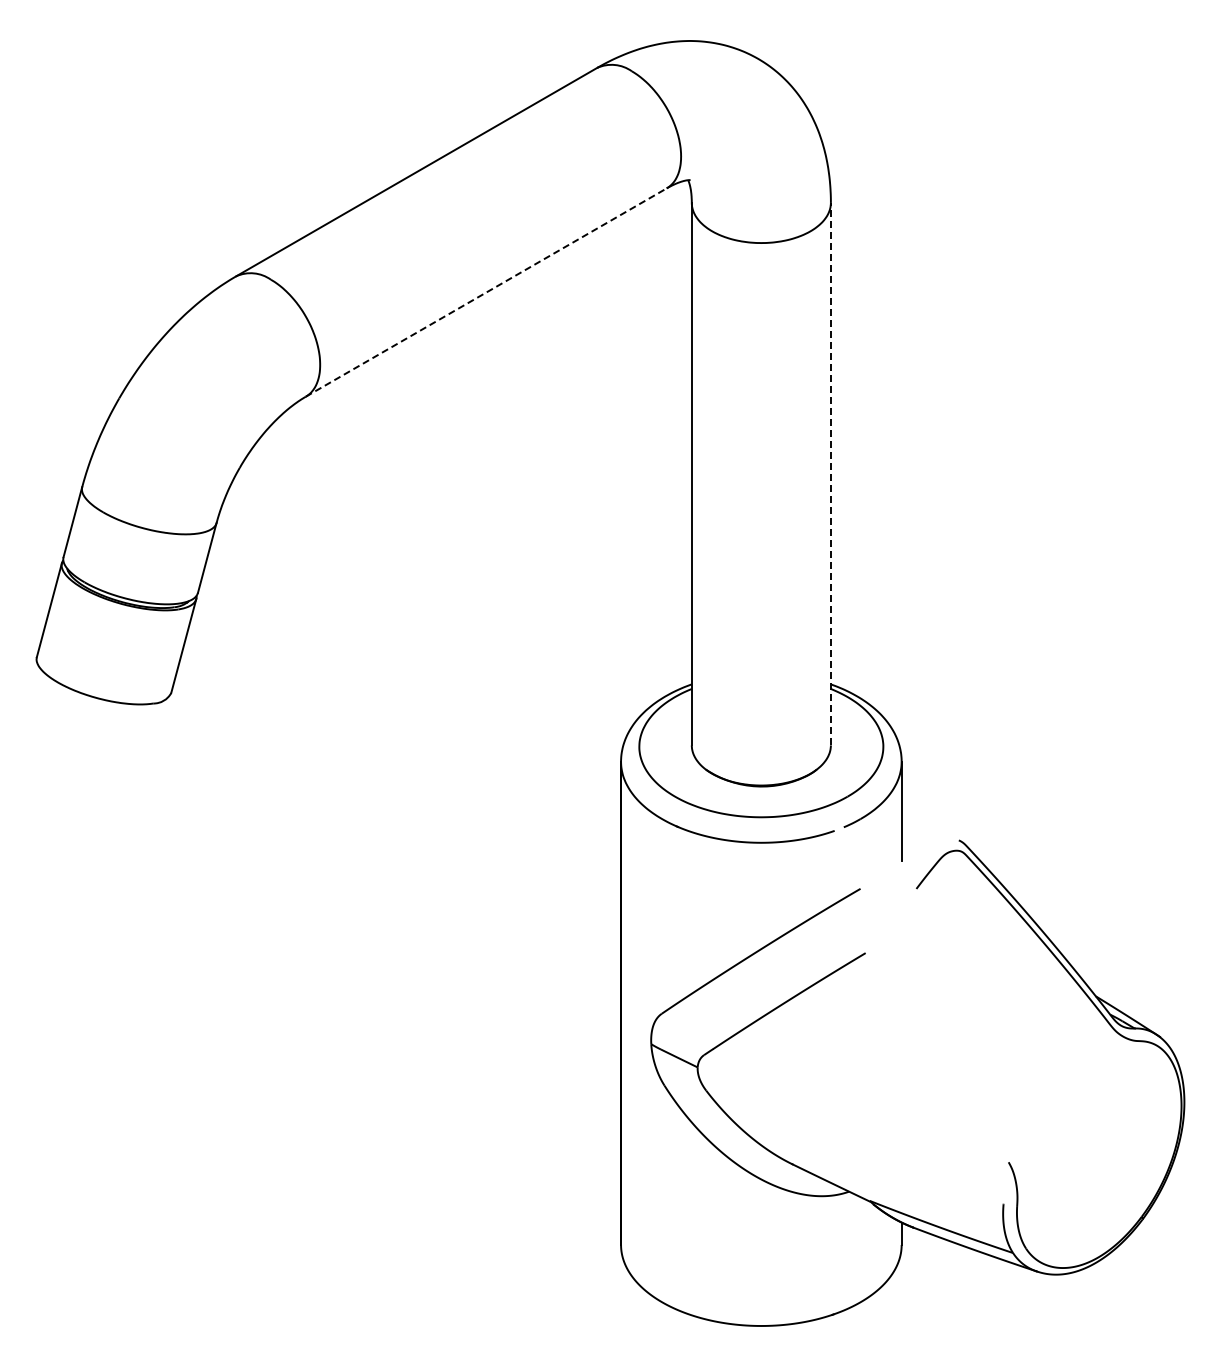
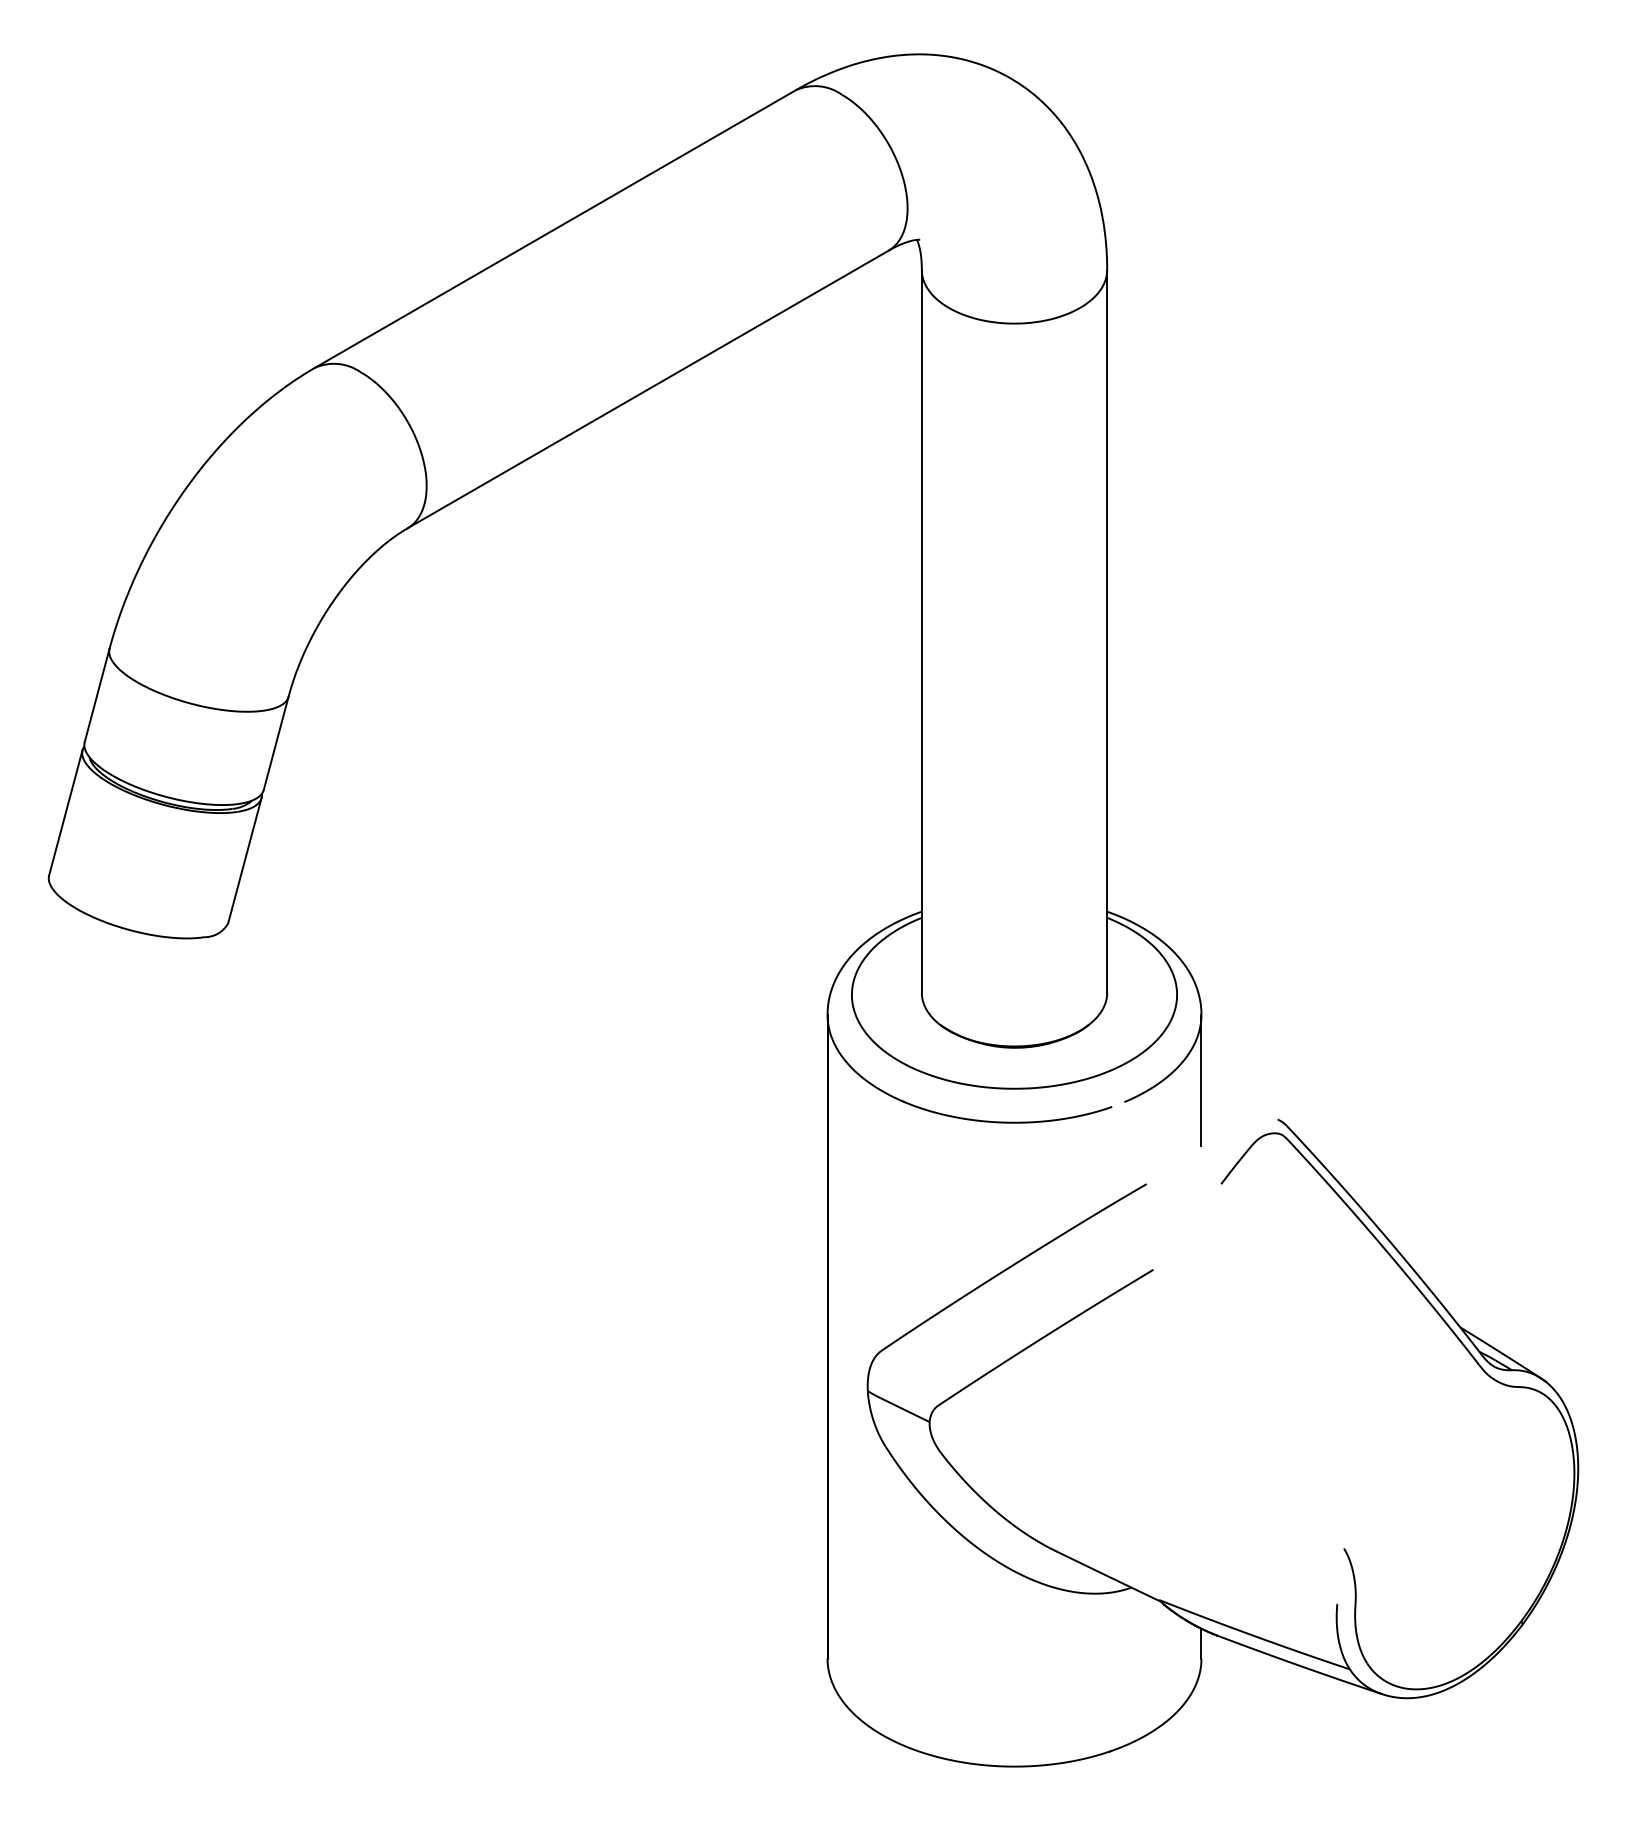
line: (486, 292) -> (648, 389), dashed -> solid
line: (830, 473) -> (1106, 630), dashed -> solid

